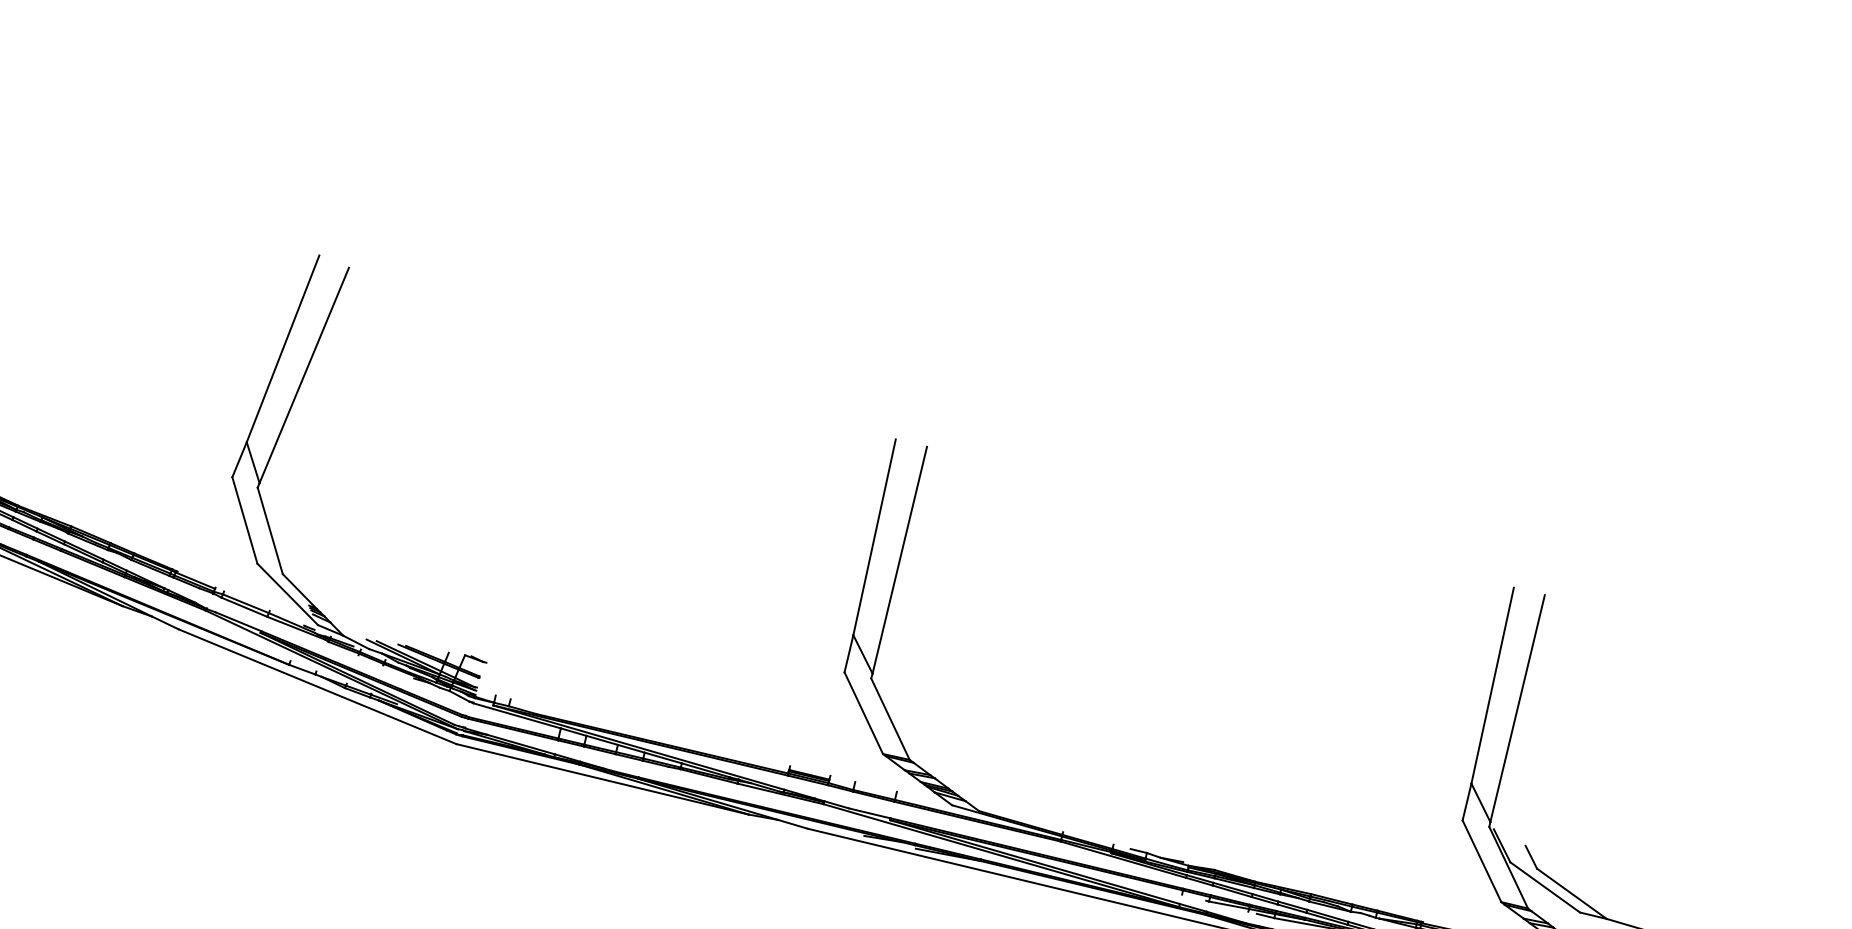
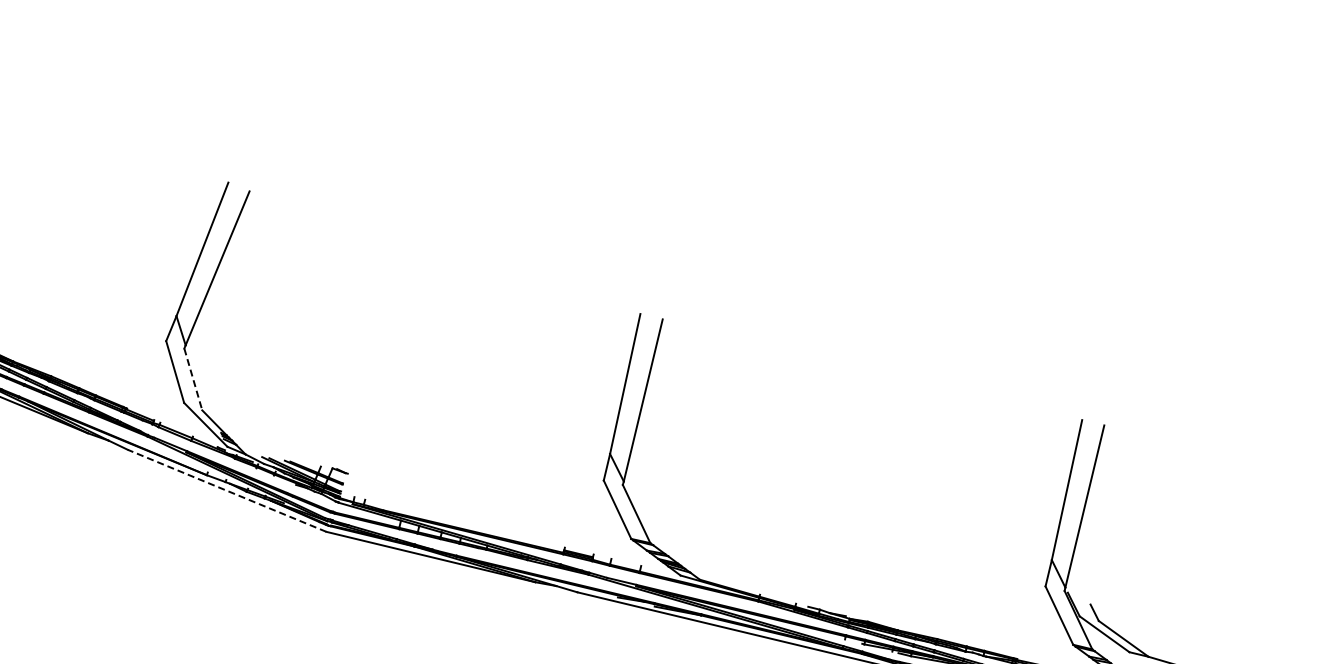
line: (270, 530) -> (193, 379), solid -> dashed
line: (316, 686) -> (226, 490), solid -> dashed

